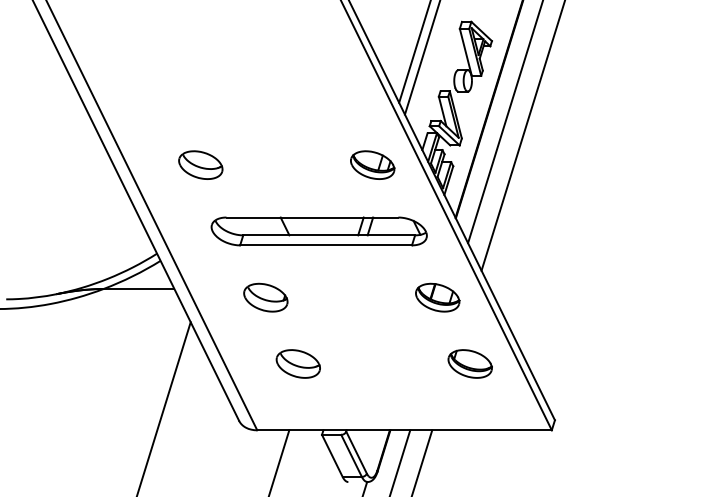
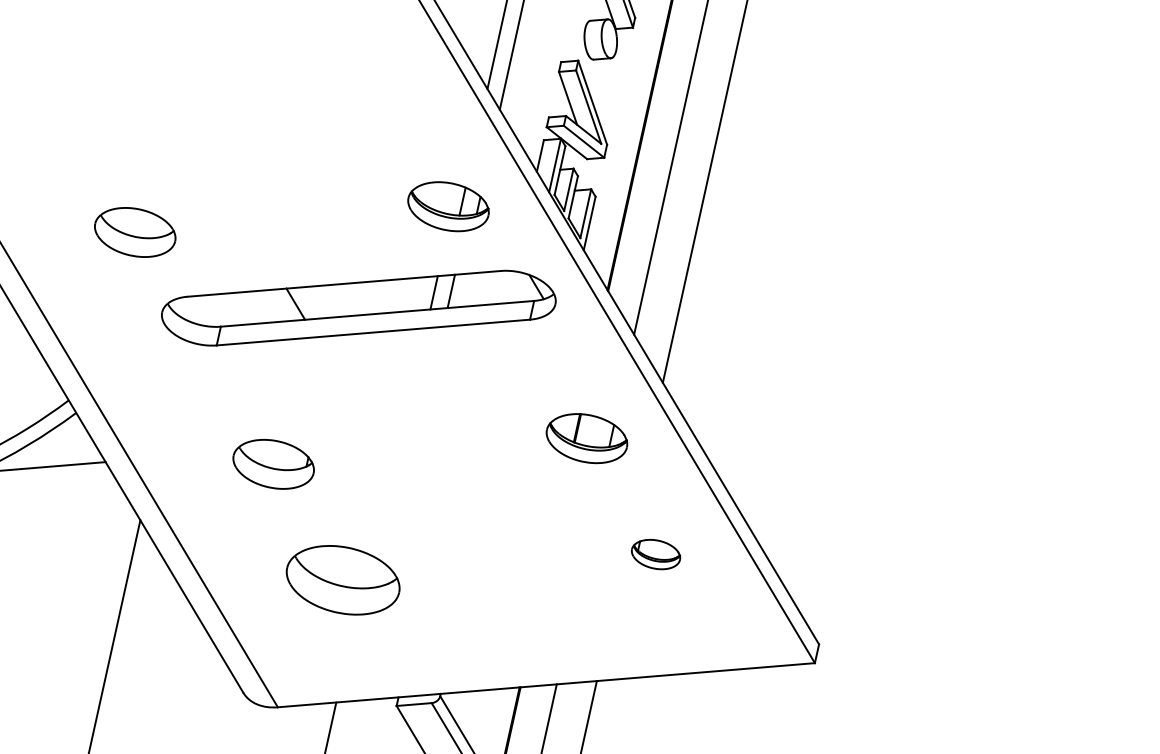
part: (318, 231) -> (357, 308), moved
part: (297, 363) -> (341, 579), size x1.4
part: (469, 363) -> (654, 553), size x0.6

